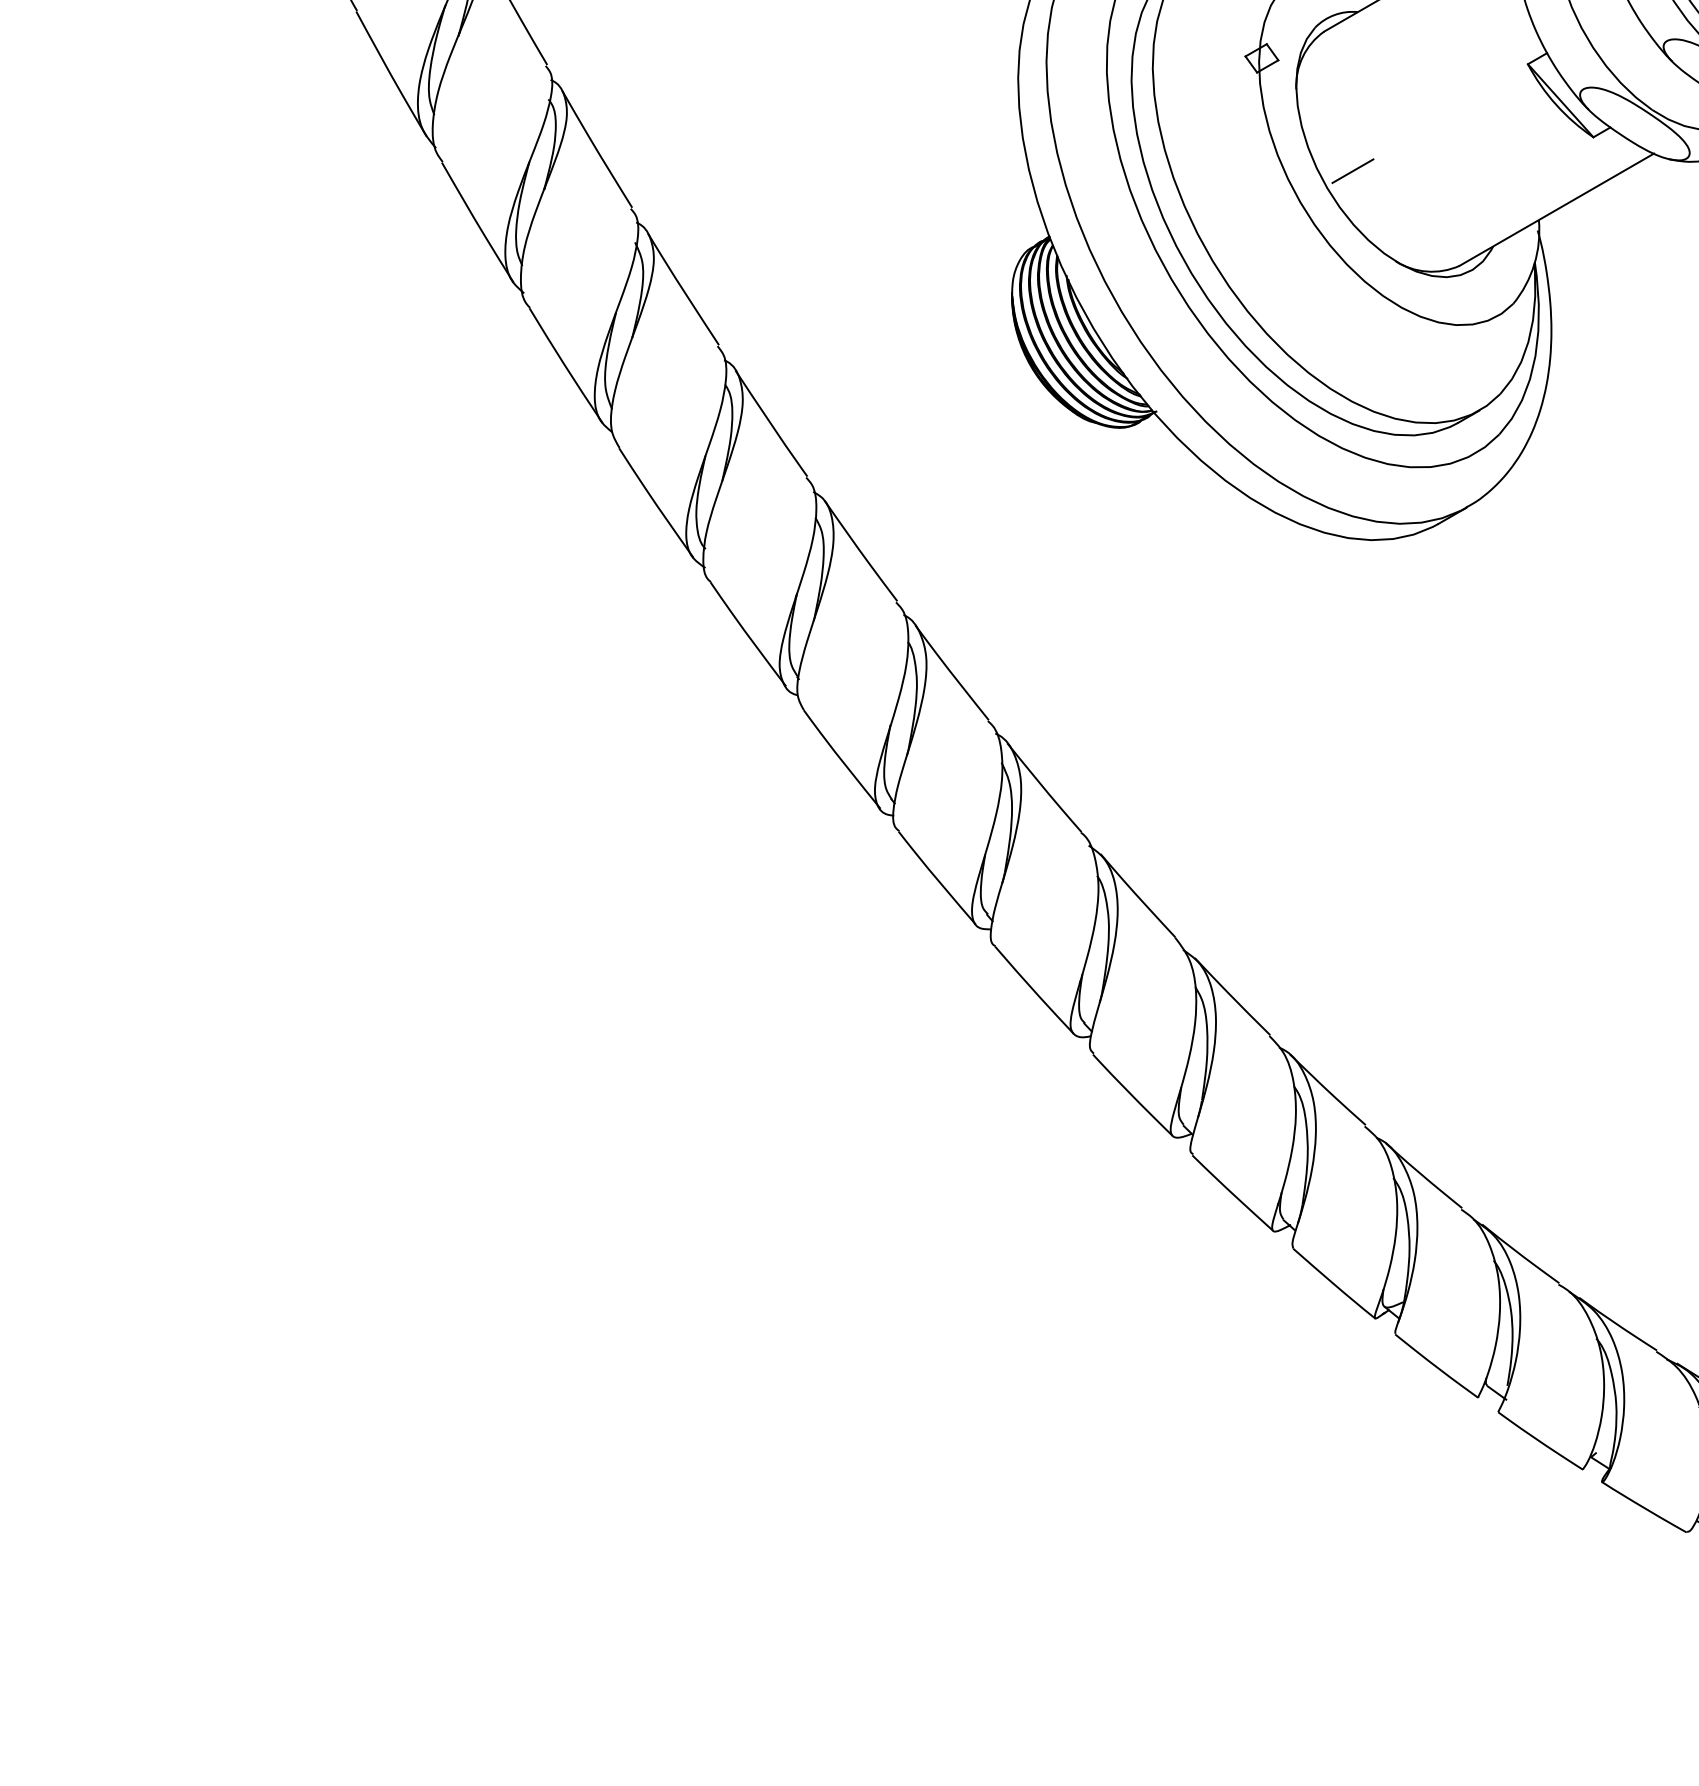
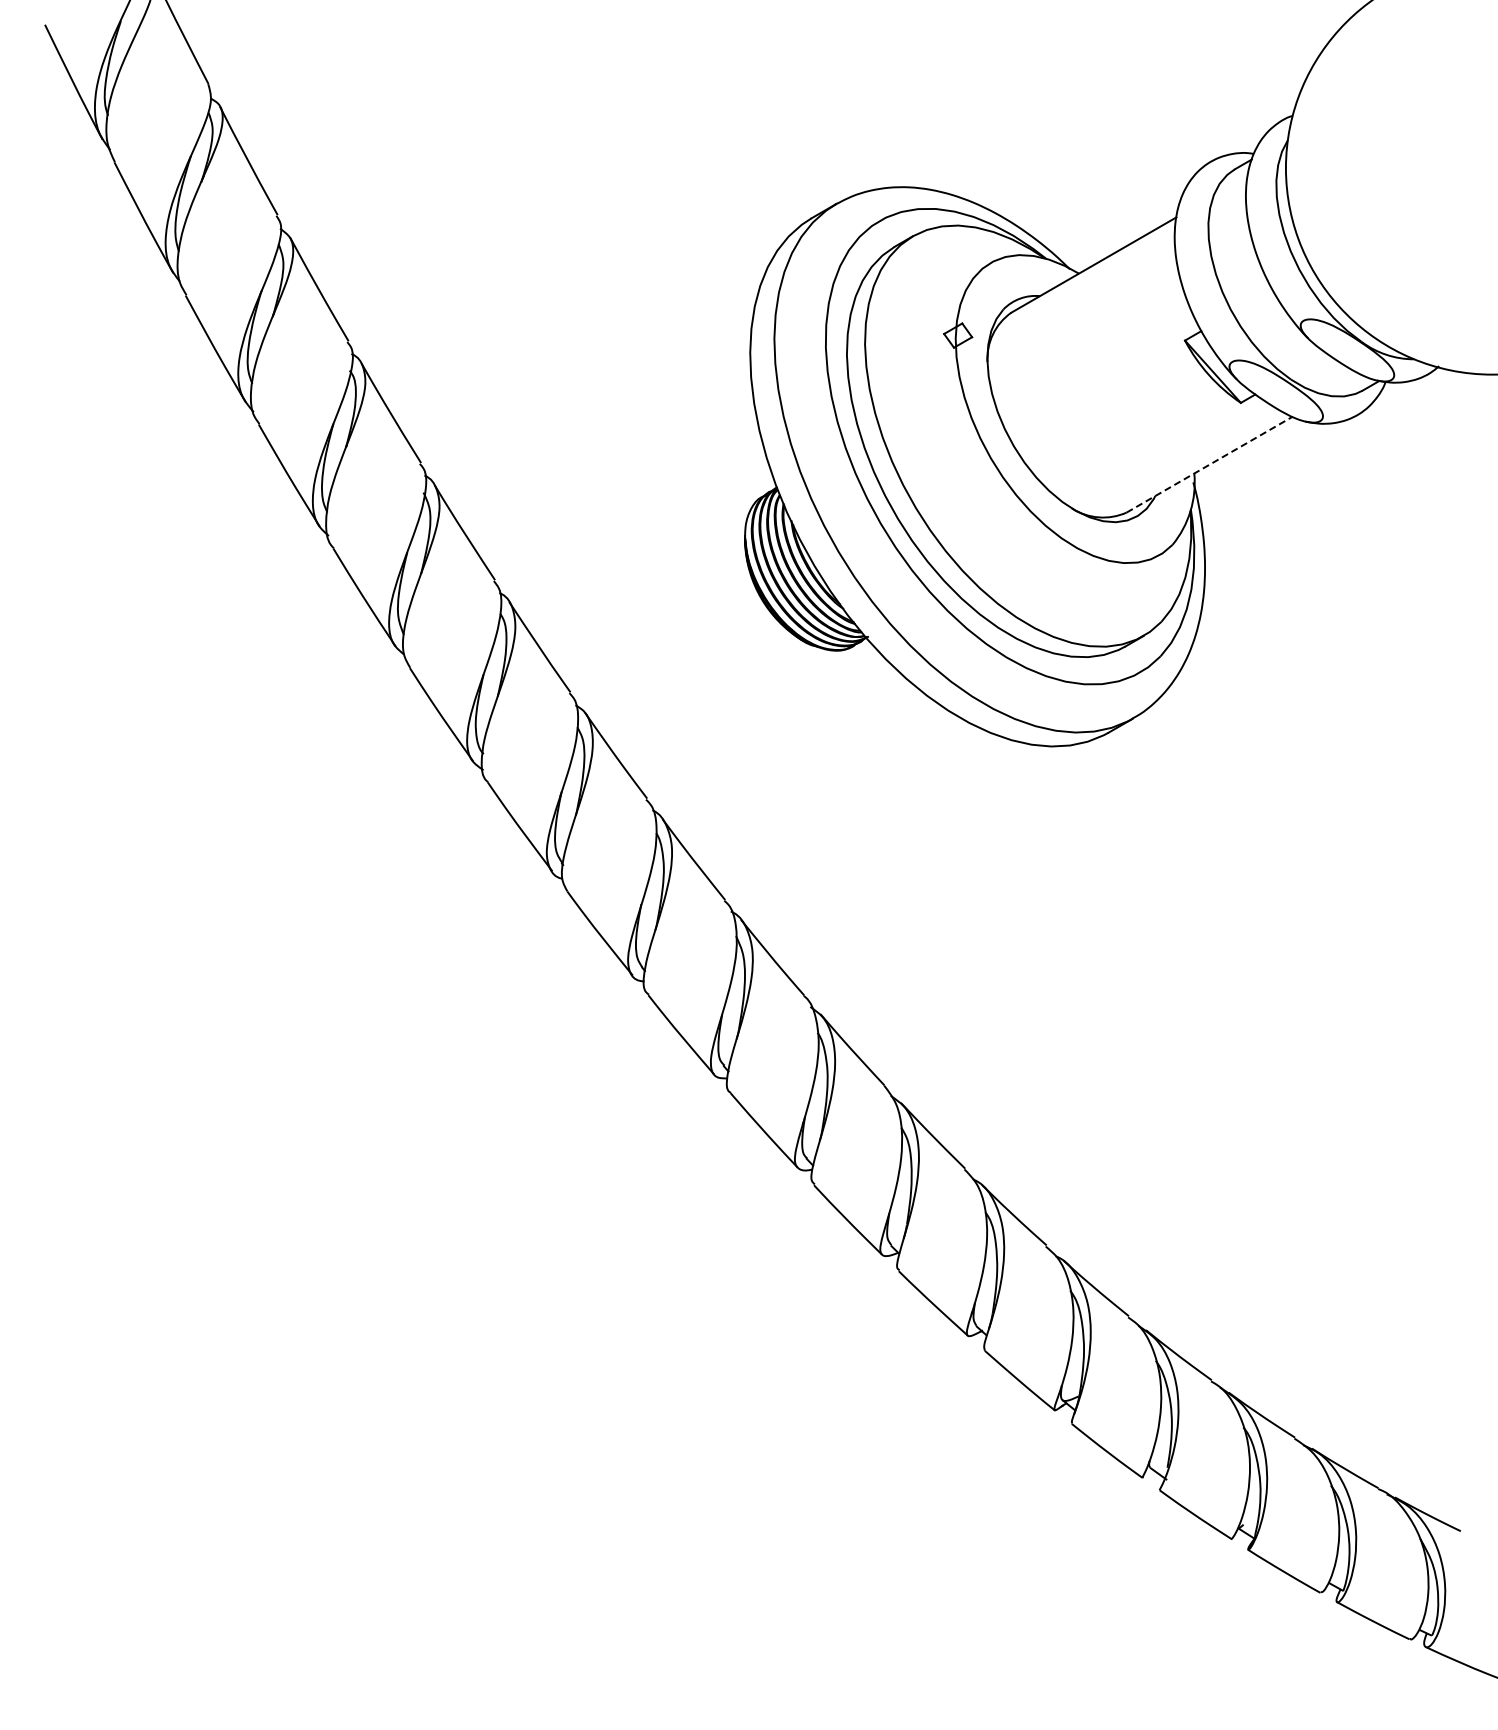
line: (1352, 170) -> (1035, 431), removed
line: (1556, 209) -> (1209, 464), solid -> dashed

